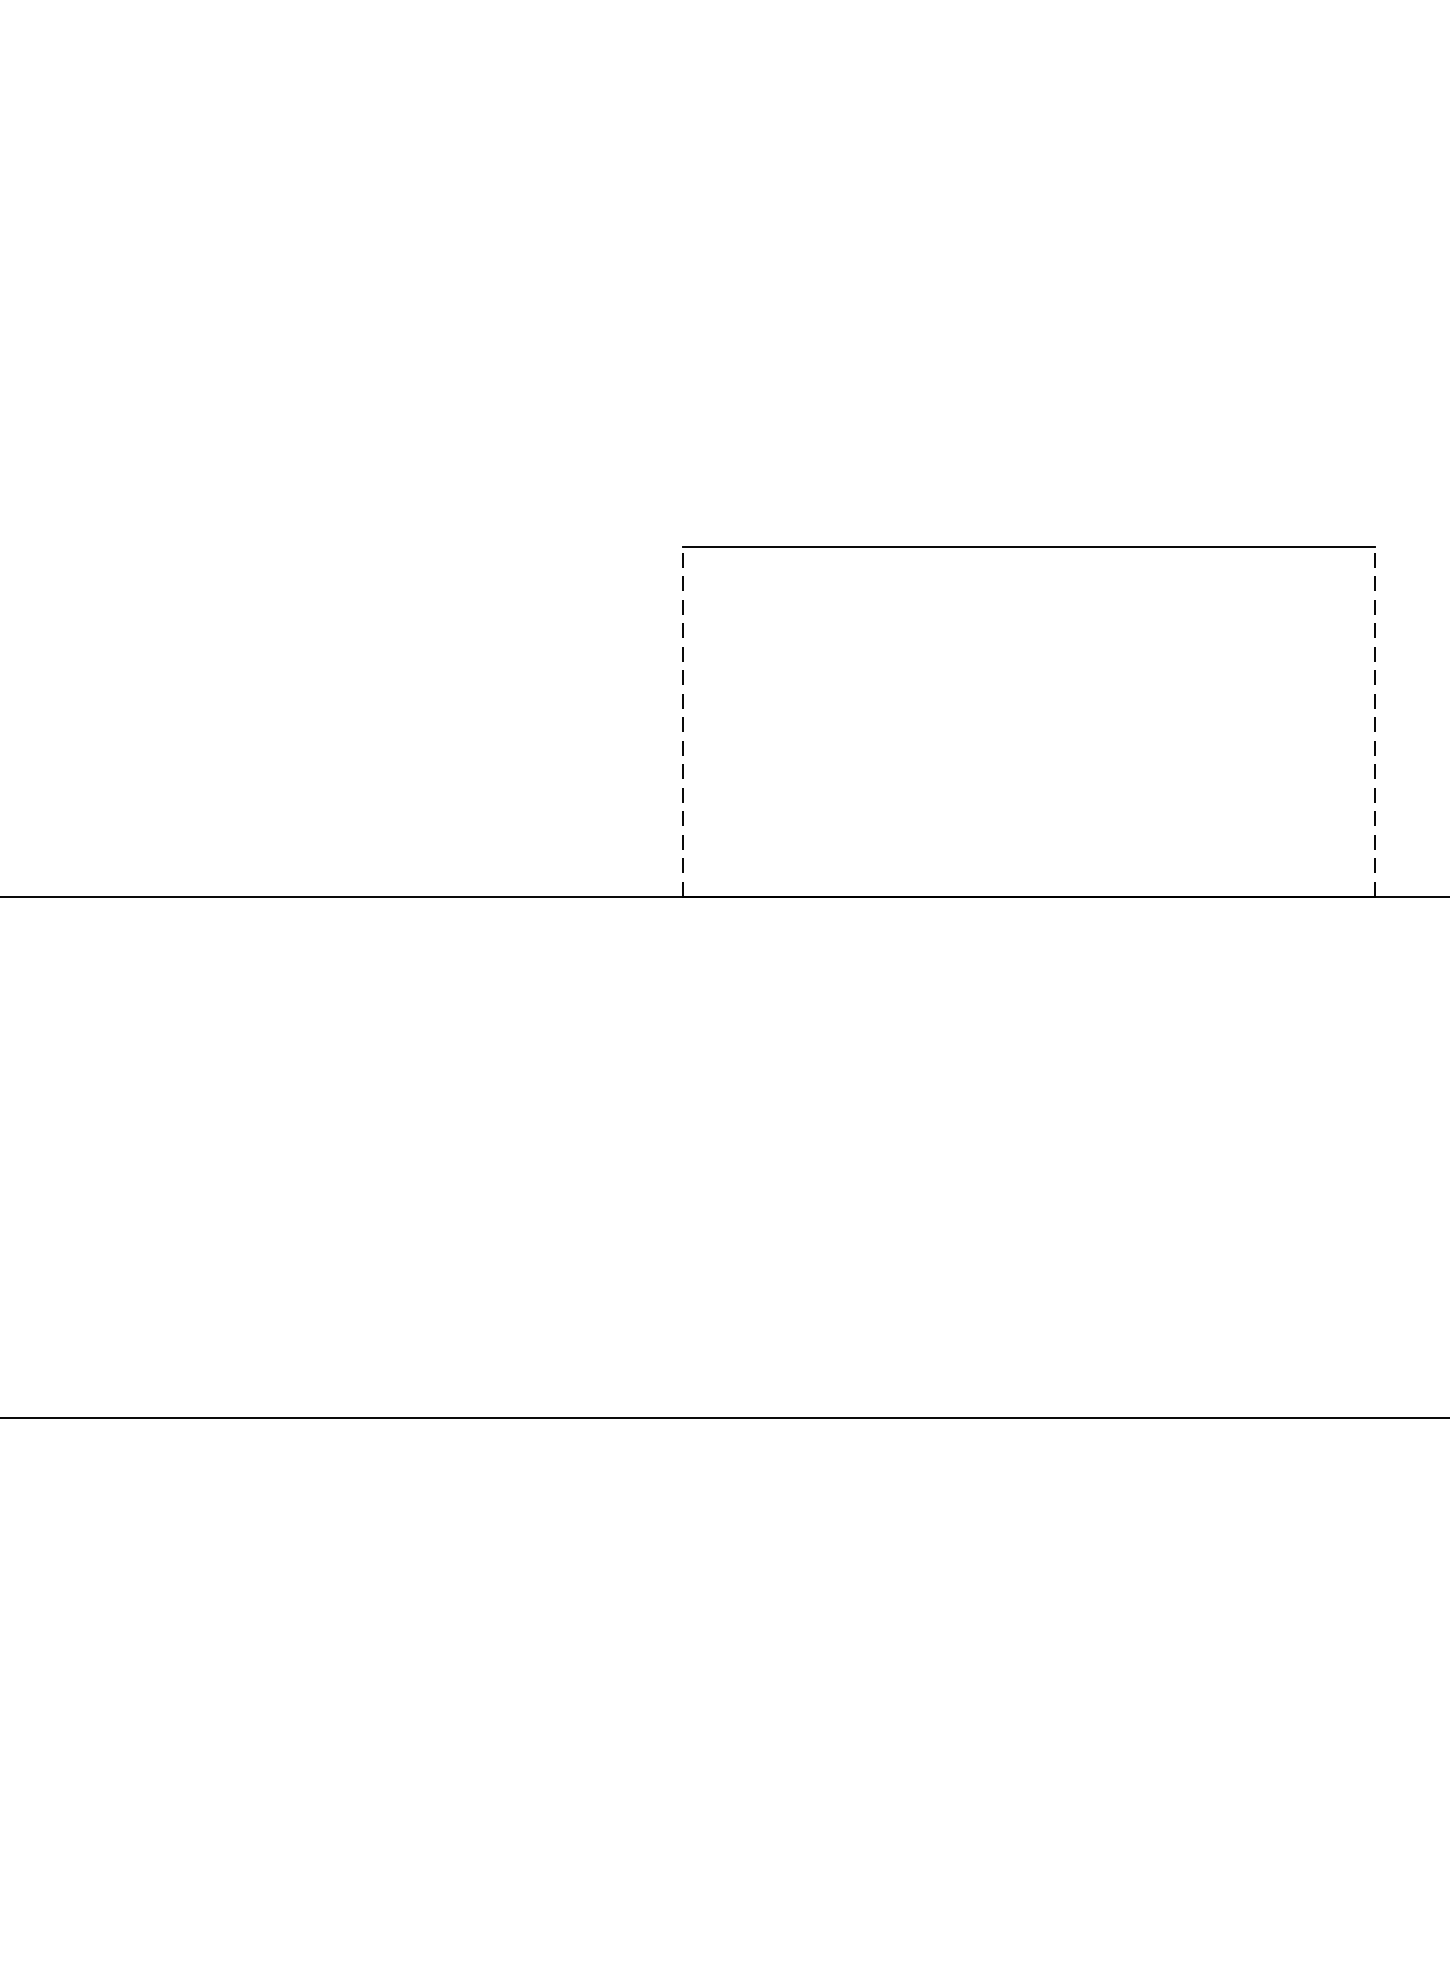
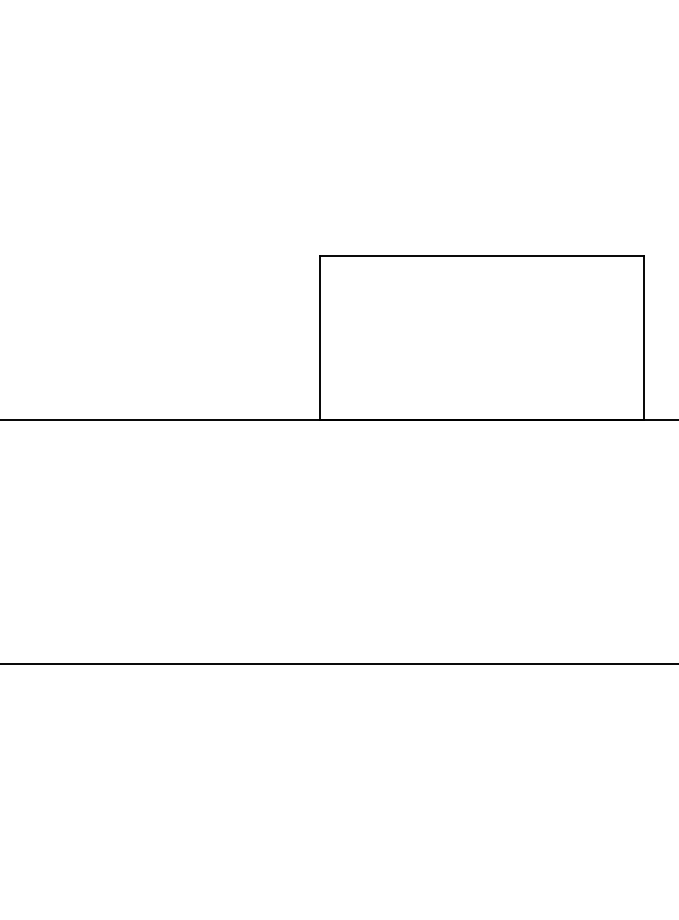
line: (682, 720) -> (319, 337), dashed -> solid
line: (1374, 720) -> (643, 337), dashed -> solid

